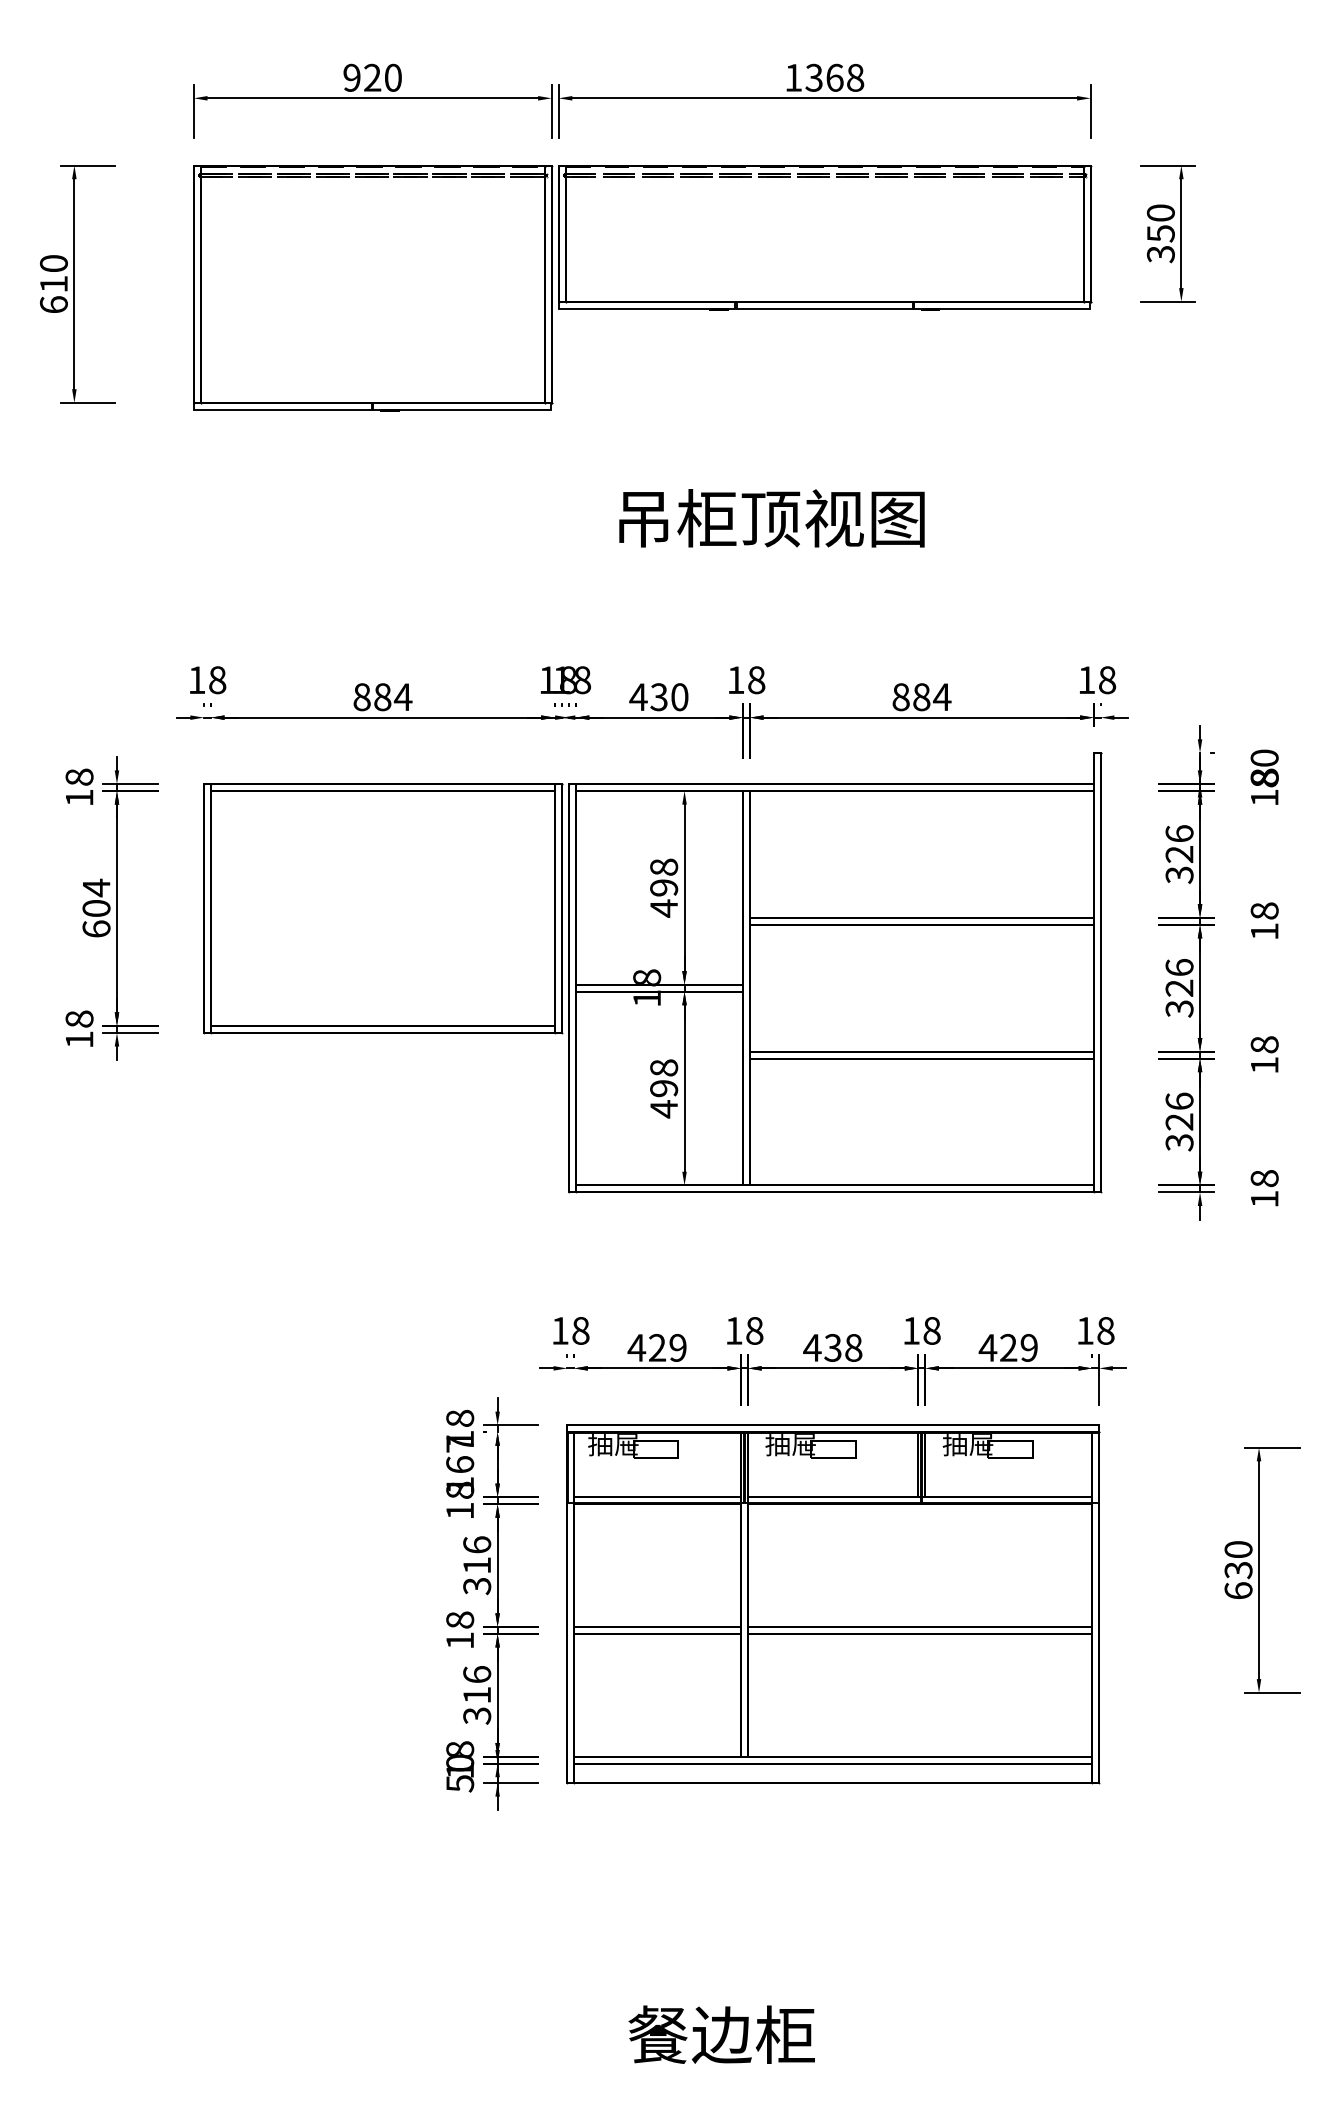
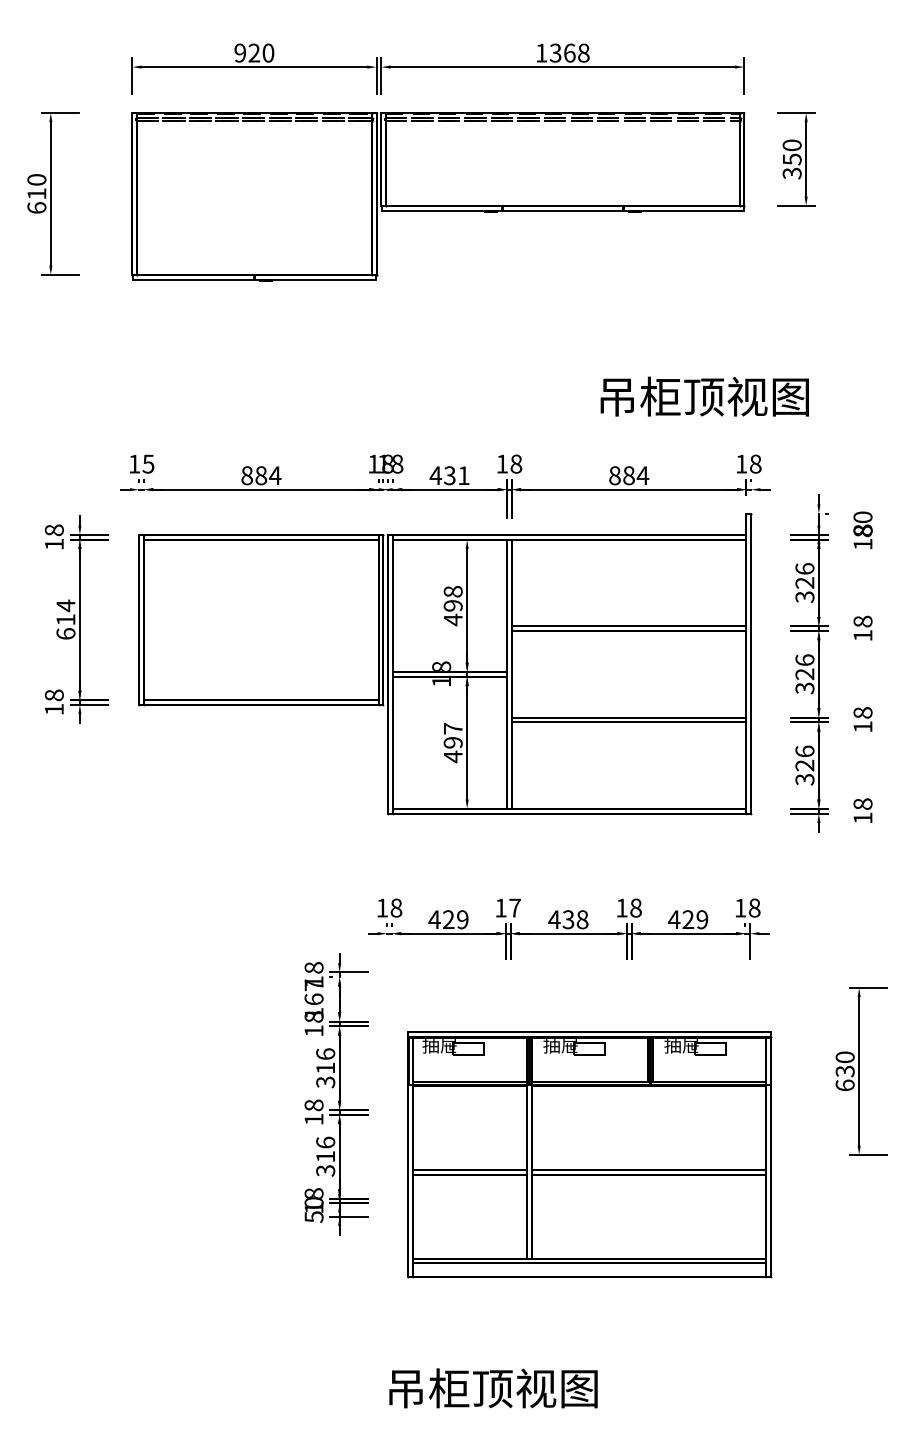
text: (771, 518) -> (704, 396), moved
text: (217, 679) -> (148, 463), 18 -> 15
text: (679, 696) -> (463, 475), 430 -> 431
text: (95, 907) -> (65, 619), 604 -> 614
text: (663, 1067) -> (452, 728), 498 -> 497
text: (753, 1330) -> (514, 907), 18 -> 17
part: (833, 1604) -> (589, 1154), moved
text: (723, 2034) -> (493, 1388), 餐边柜 -> 吊柜顶视图

